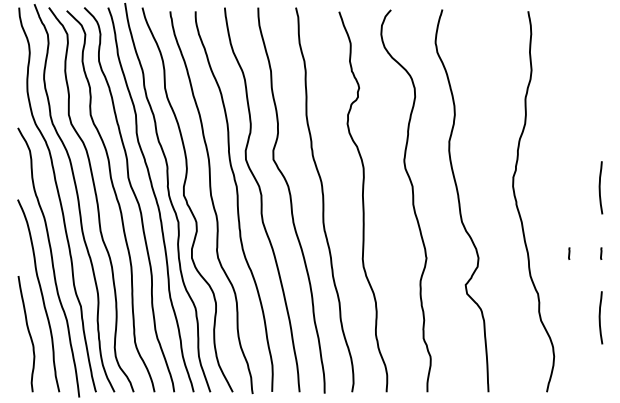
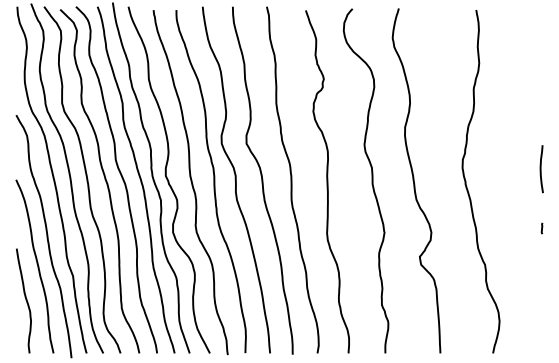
line: (569, 253) -> (513, 228), removed
curve: (600, 317) -> (541, 286), removed

